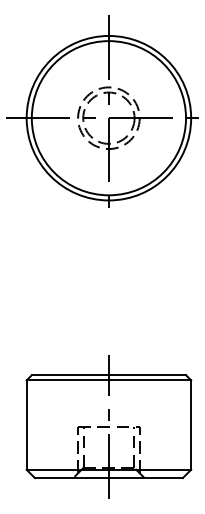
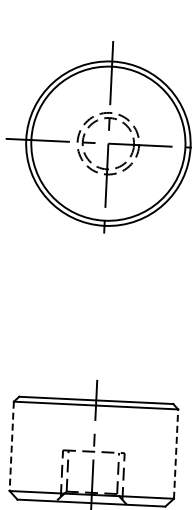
line: (26, 425) -> (11, 446), solid -> dashed
line: (191, 425) -> (176, 454), solid -> dashed

